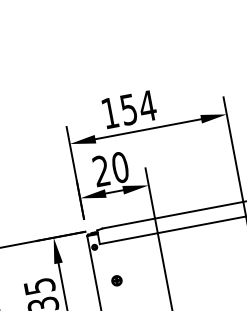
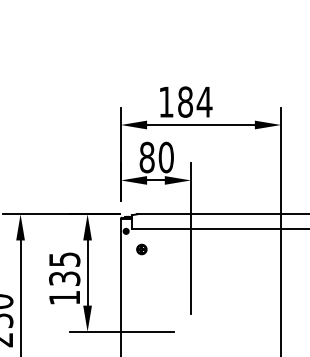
text: (128, 109) -> (185, 101), 154 -> 184
text: (100, 171) -> (146, 157), 20 -> 80
part: (116, 280) -> (141, 249), moved

